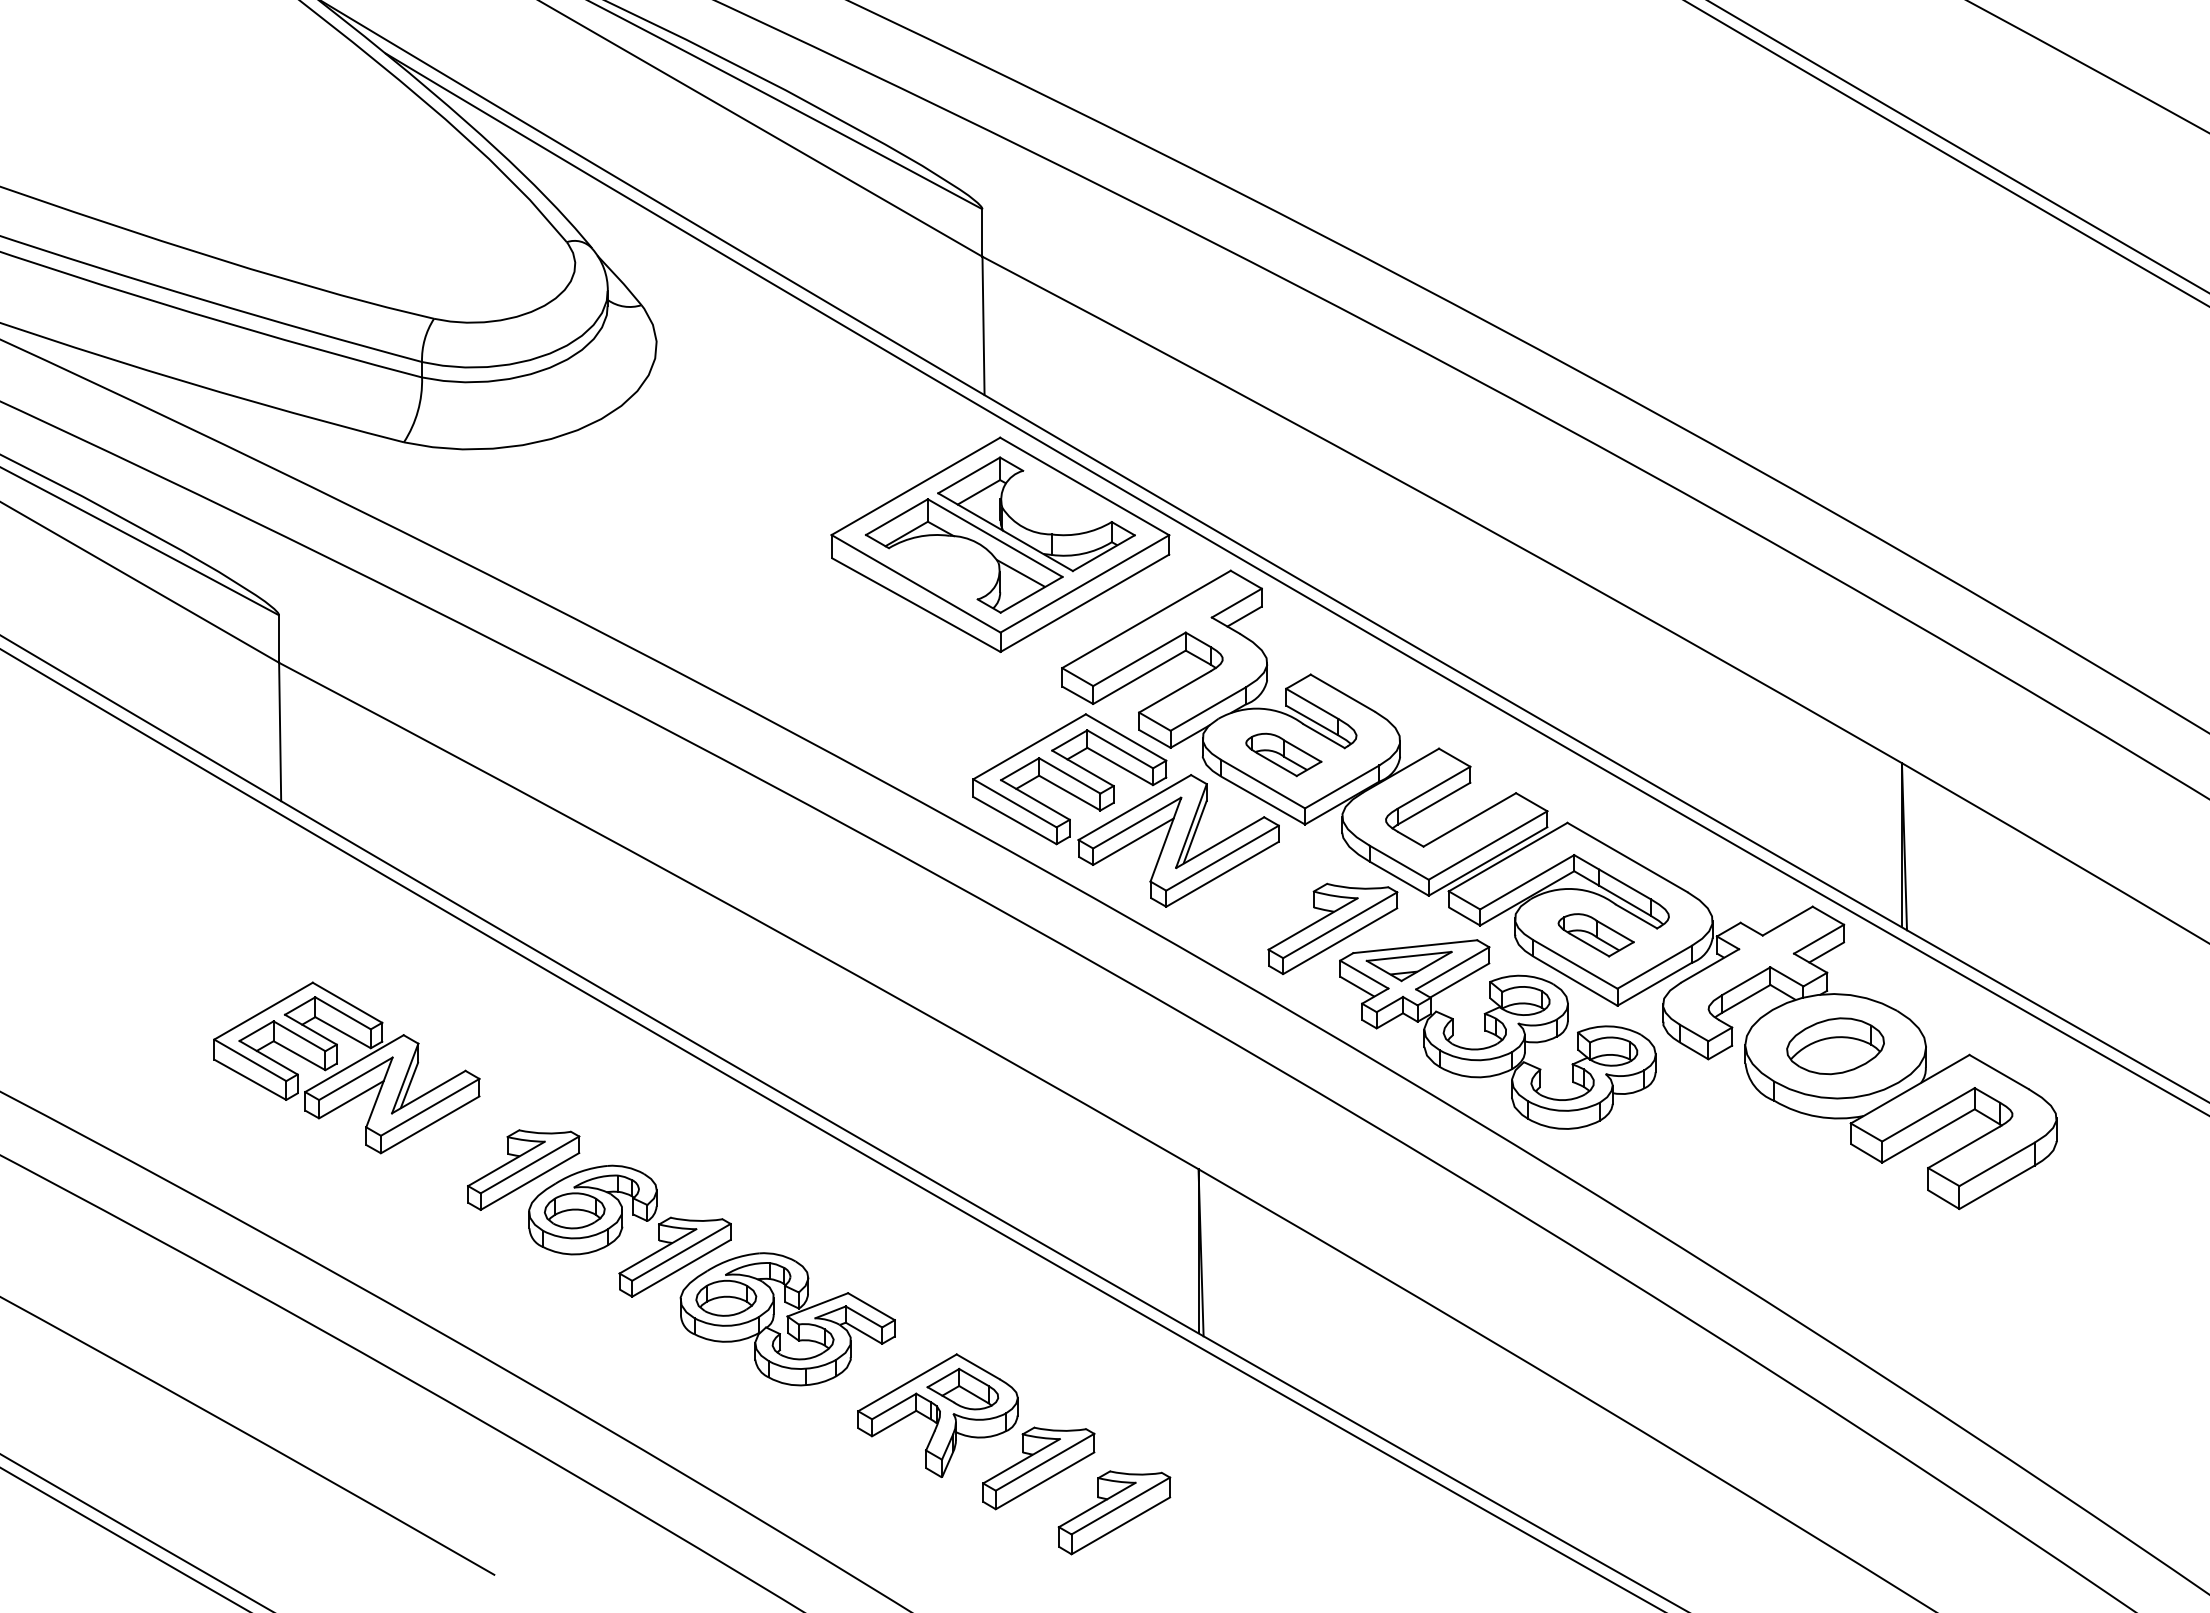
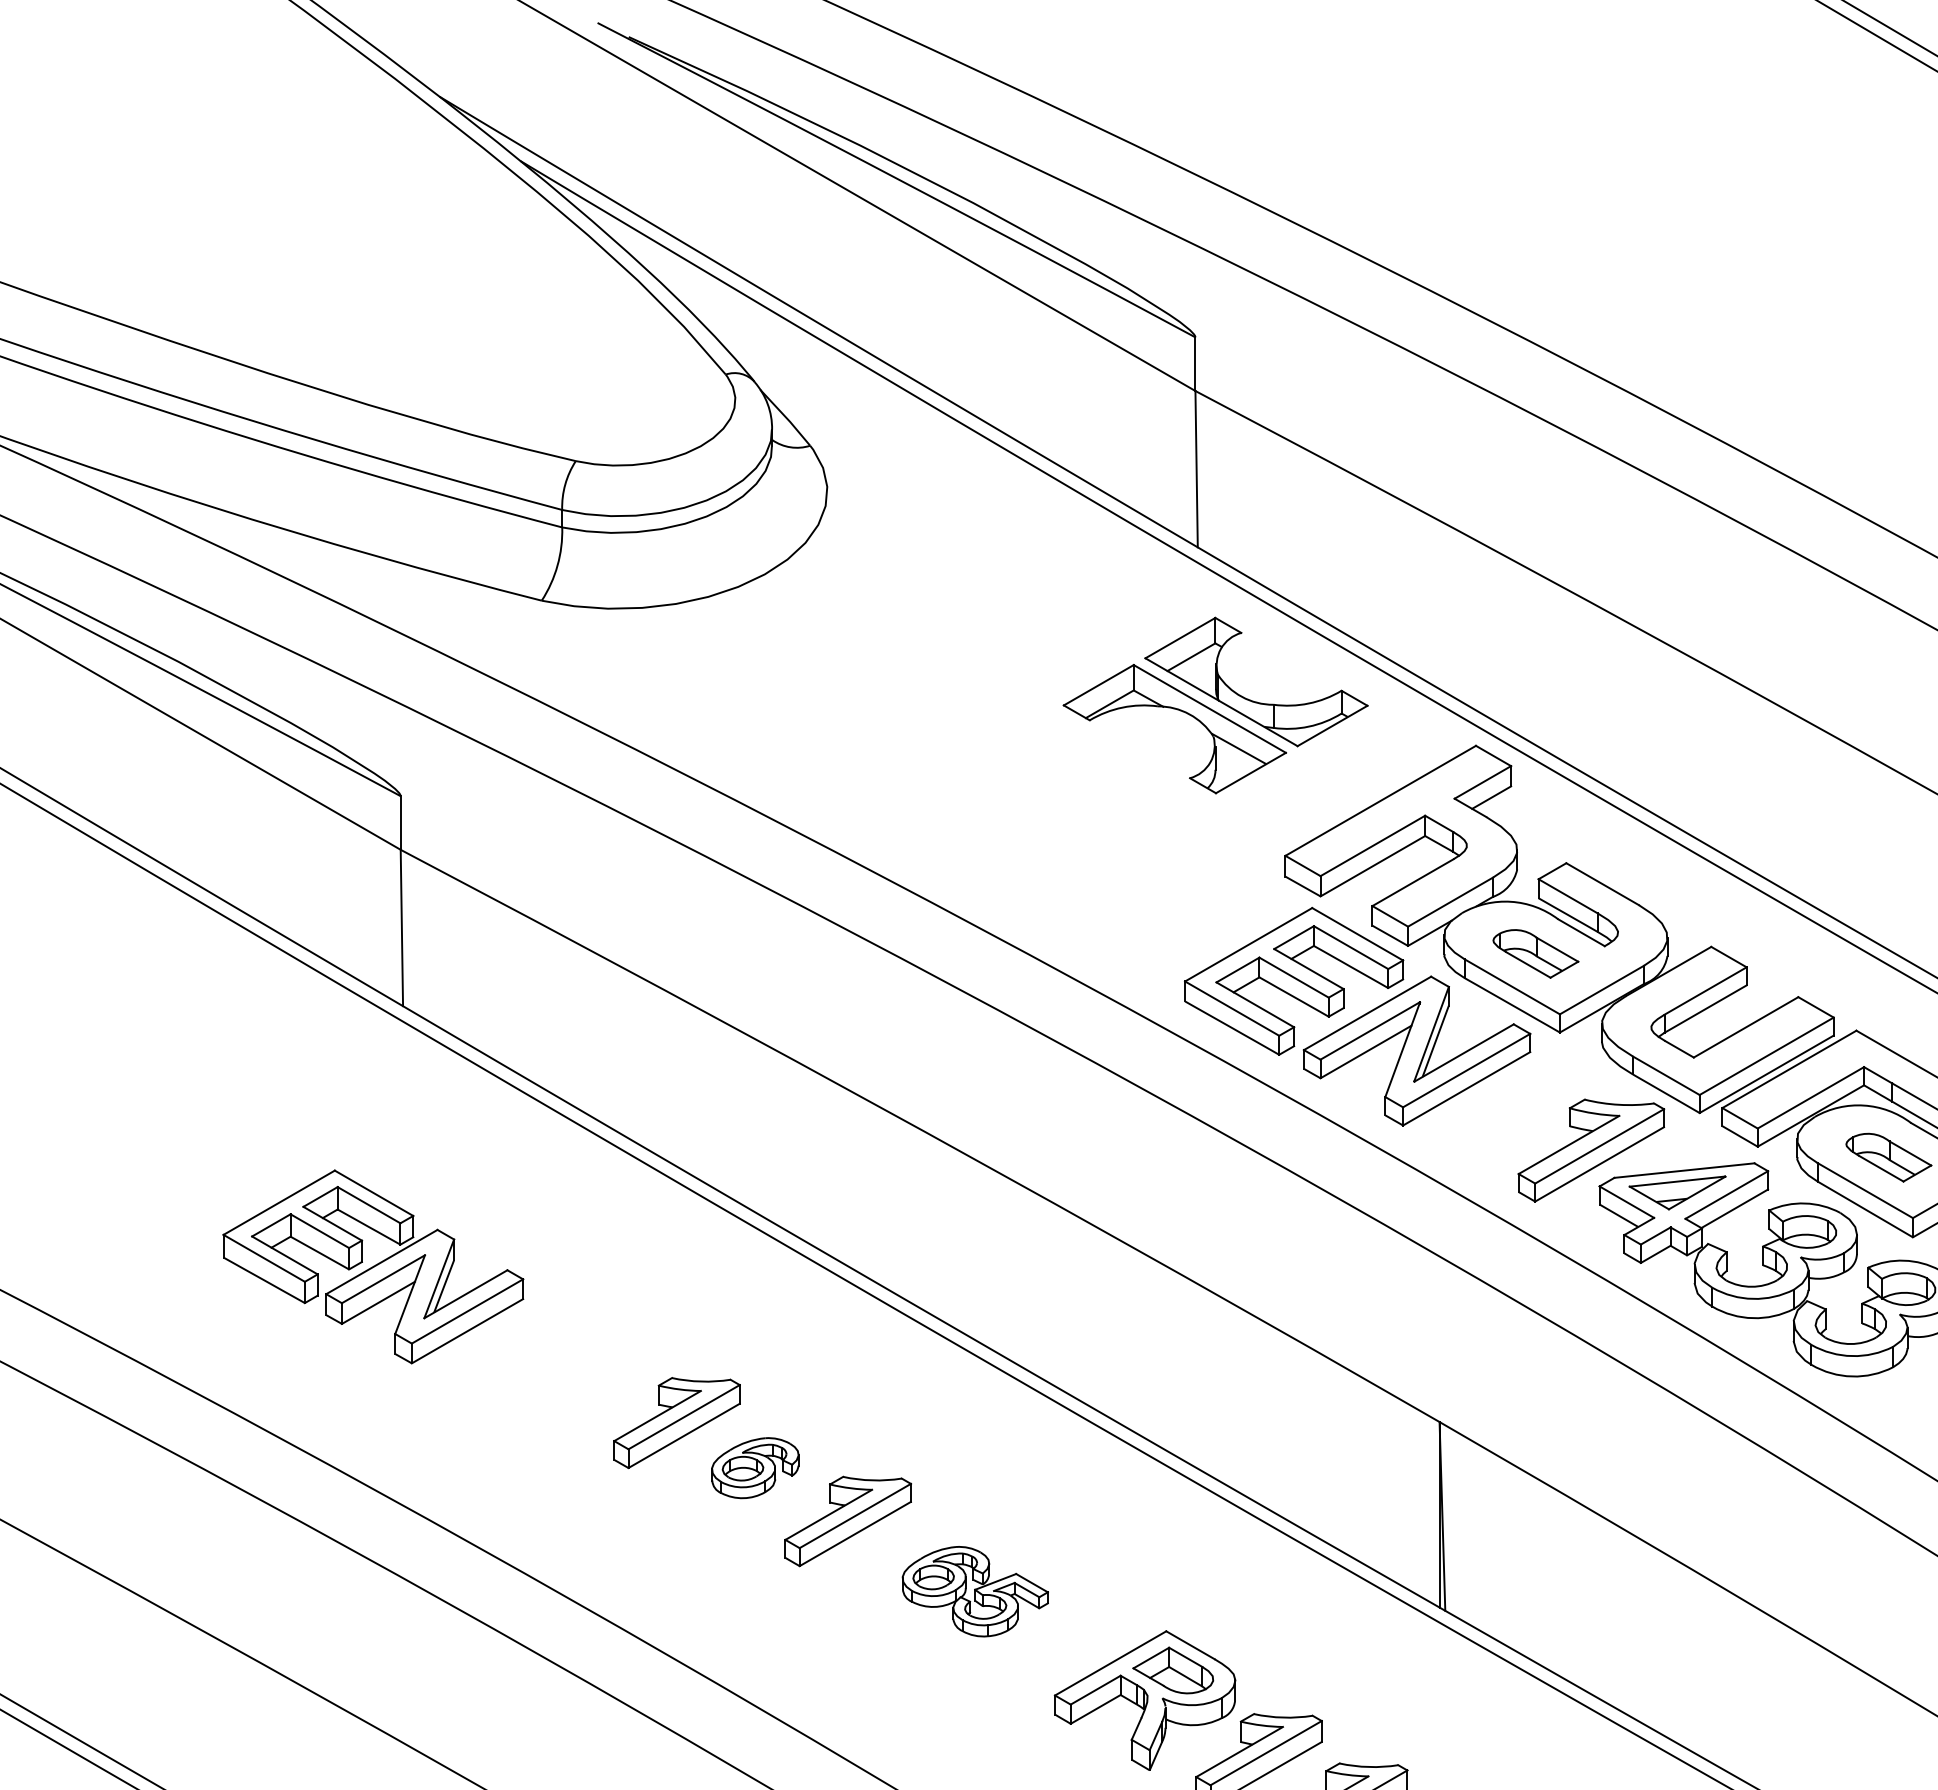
part: (1000, 544) -> (1215, 716), removed
part: (346, 1067) -> (372, 1266), moved
part: (592, 1209) -> (754, 1467), size x0.6
part: (787, 1319) -> (975, 1591), size x0.6

